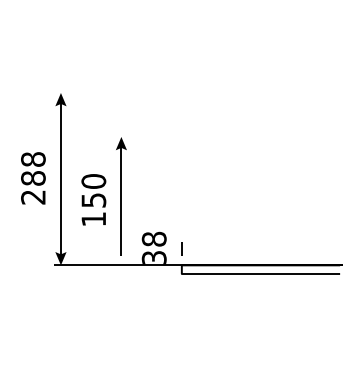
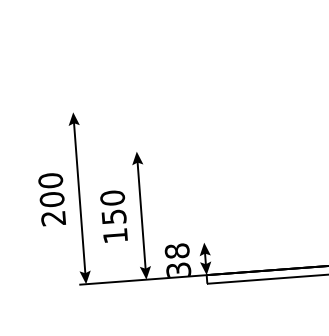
text: (33, 168) -> (51, 189), 288 -> 200
fill: (181, 239) -> (204, 249), added
fill: (121, 258) -> (146, 272), added
fill: (181, 258) -> (205, 268), added

